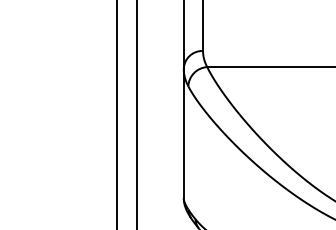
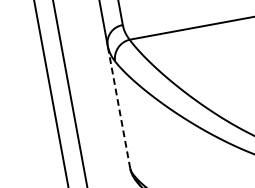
line: (183, 133) -> (118, 106), solid -> dashed

